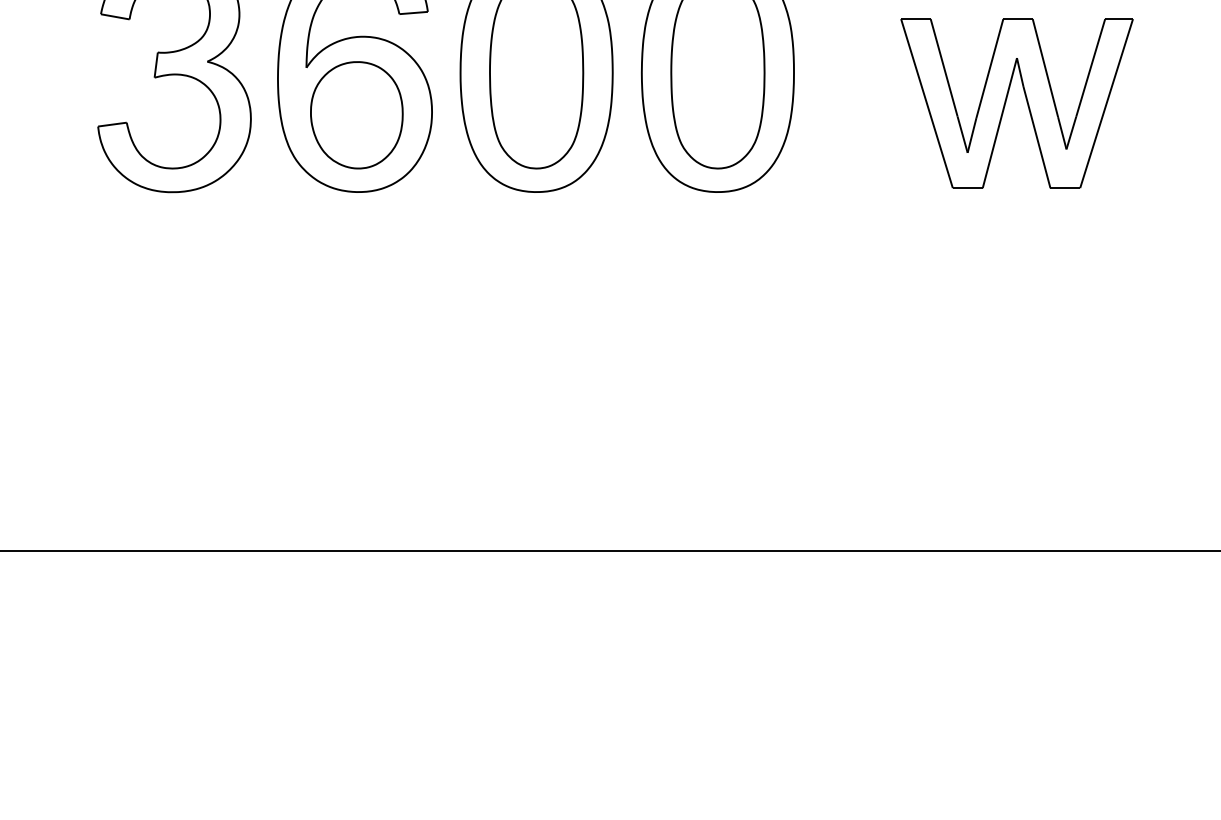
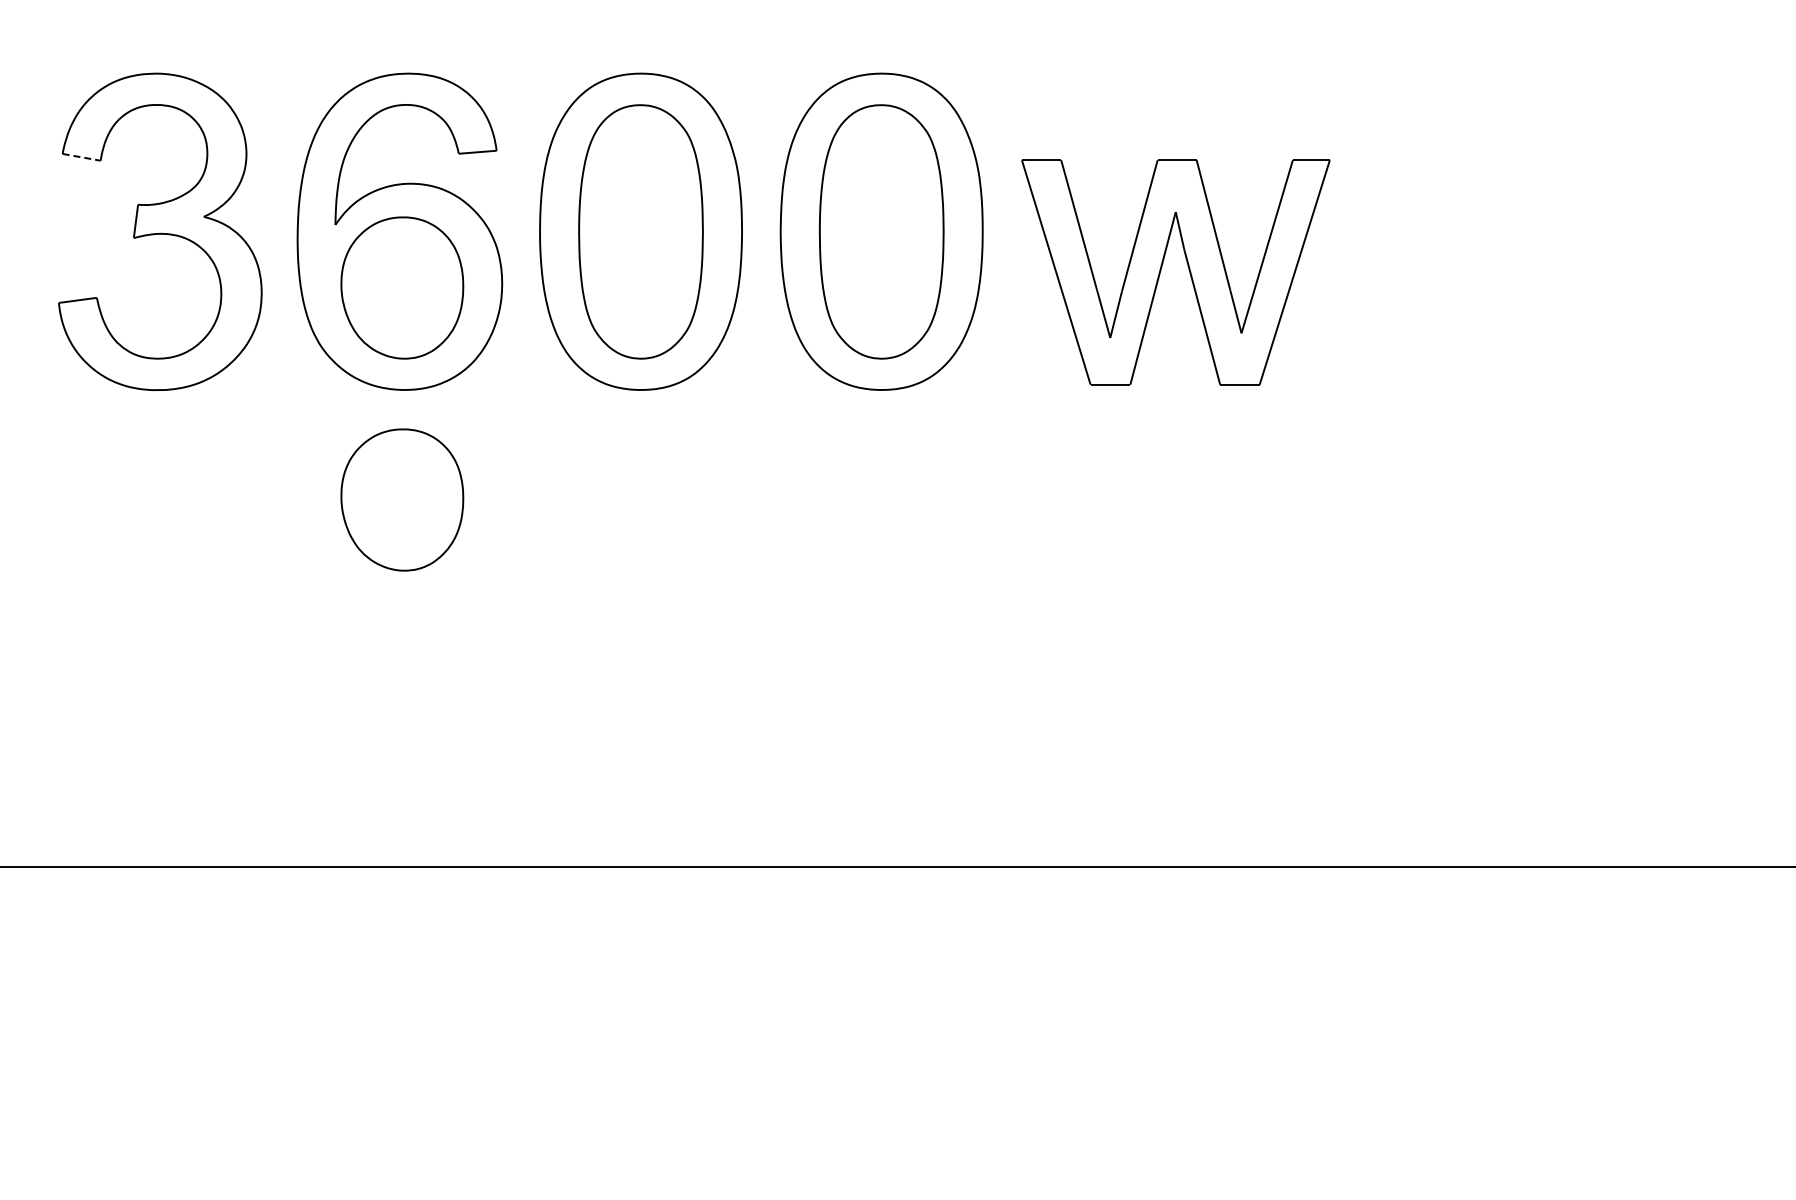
line: (115, 16) -> (82, 157), solid -> dashed
part: (1026, 102) -> (1188, 270), moved
part: (356, 274) -> (402, 499), added

